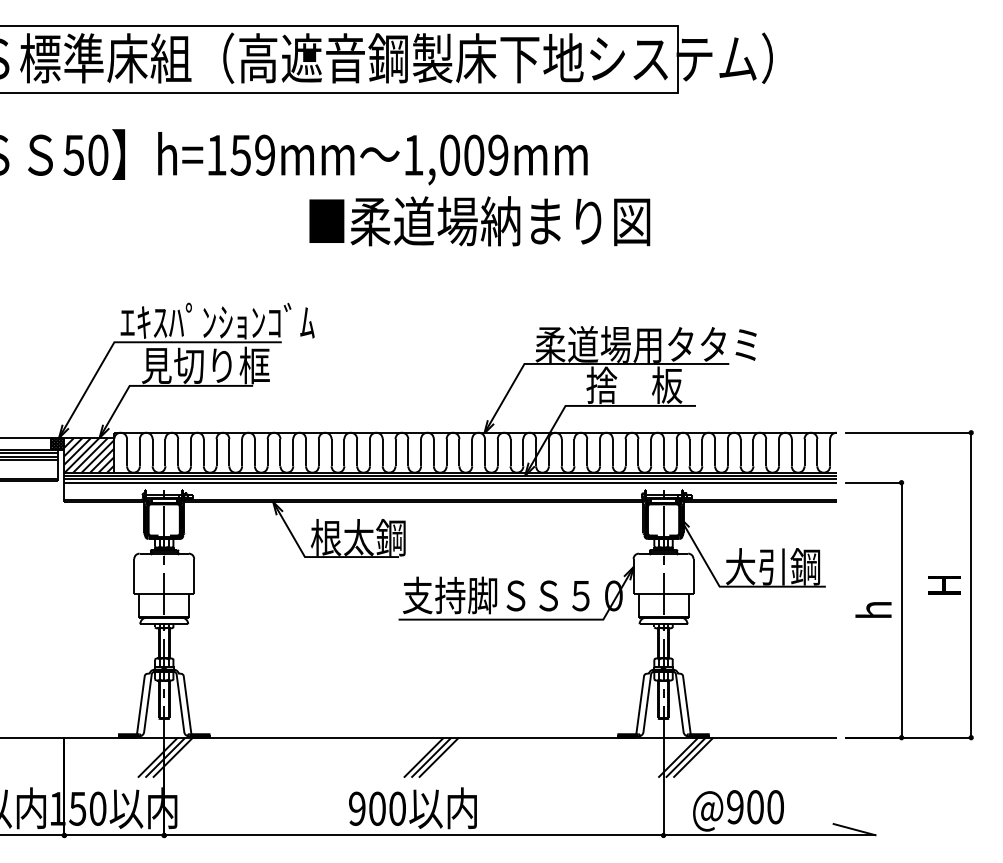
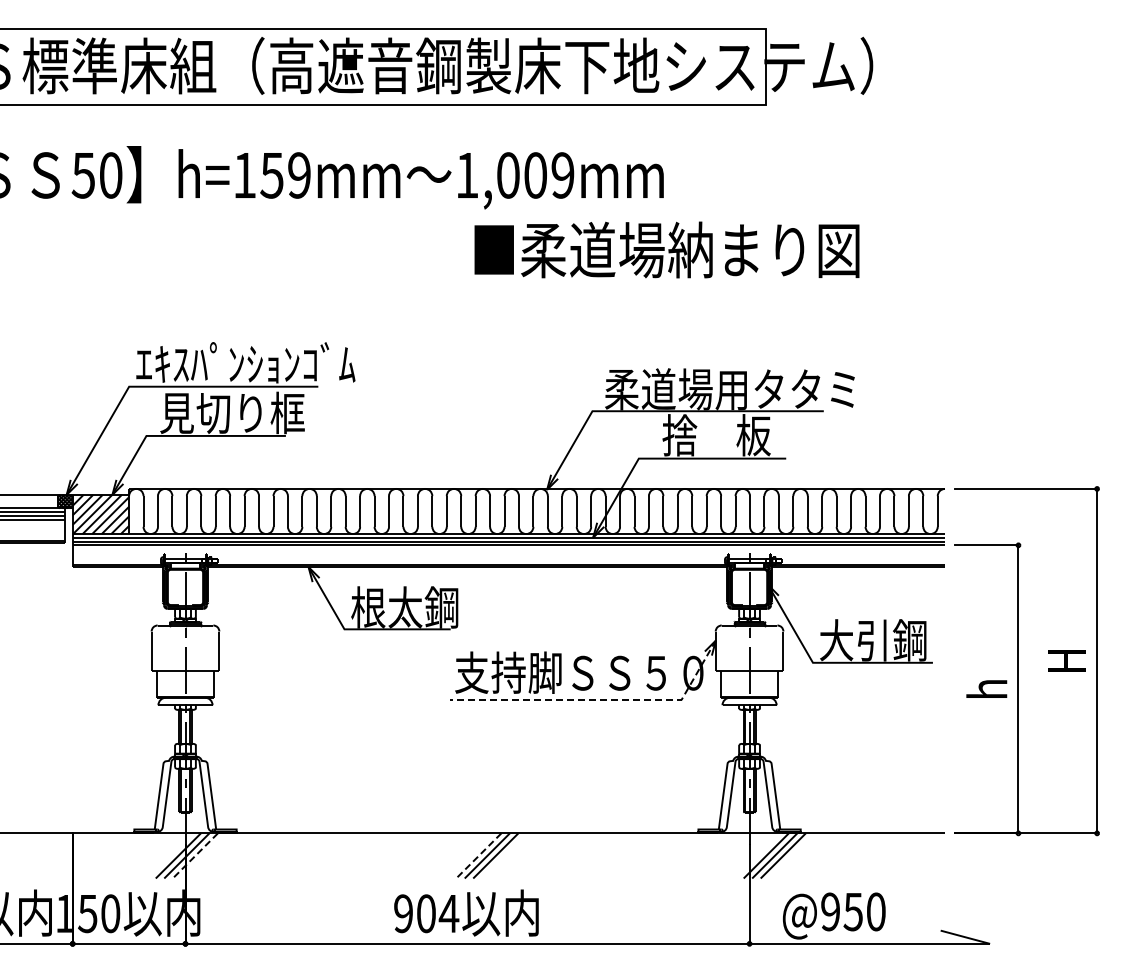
text: (479, 220) -> (666, 249), moved
line: (531, 620) -> (600, 700), solid -> dashed
line: (173, 757) -> (195, 855), solid -> dashed
line: (423, 757) -> (478, 855), solid -> dashed
text: (754, 806) -> (852, 911), @900 -> @950
text: (397, 808) -> (448, 913), 900 -> 904

